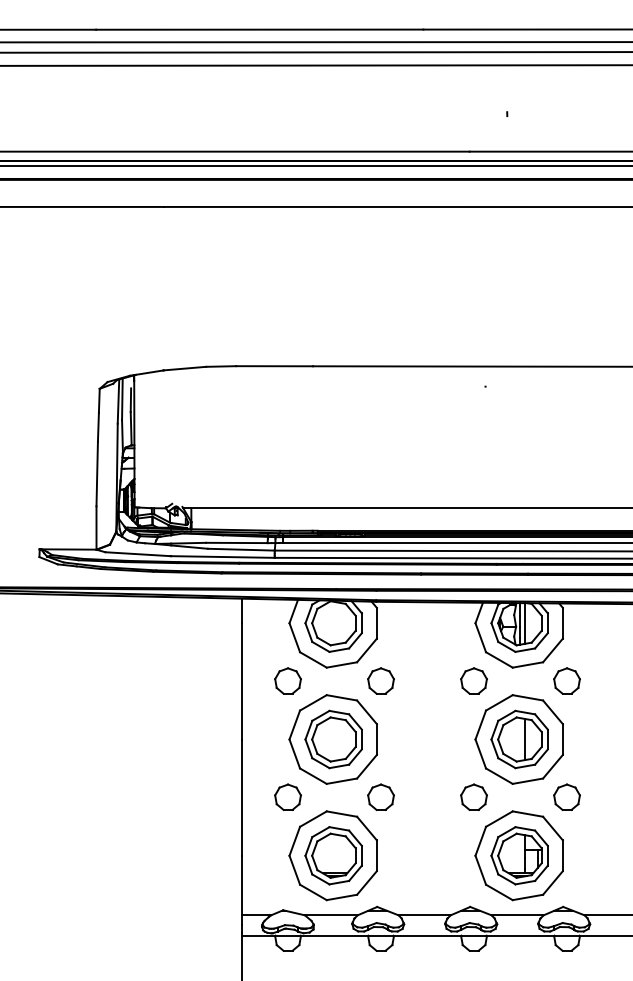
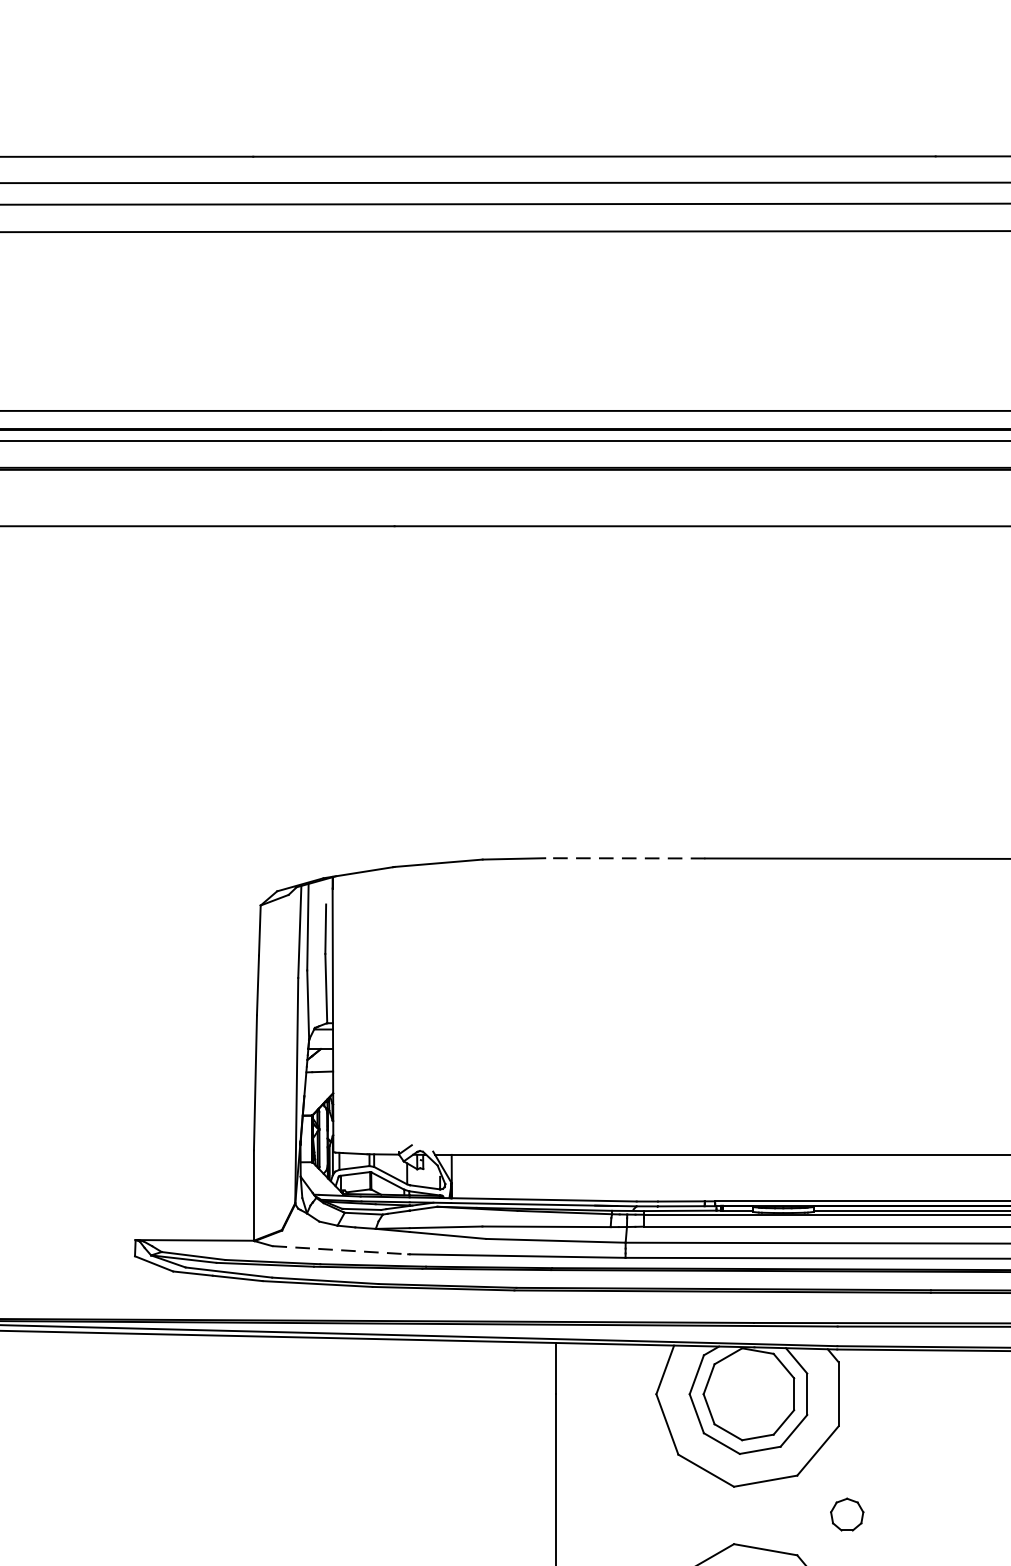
line: (274, 366) -> (625, 858), solid -> dashed
line: (137, 554) -> (339, 1250), solid -> dashed
part: (287, 680) -> (652, 1513), removed
part: (380, 680) -> (846, 1513), size x0.6

